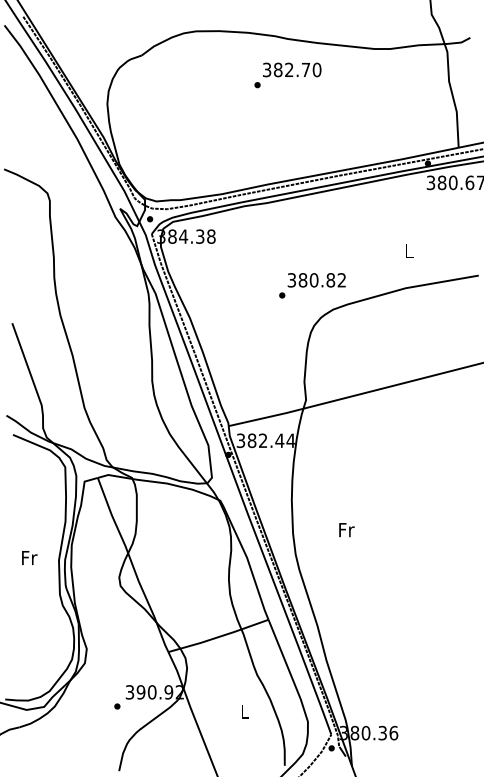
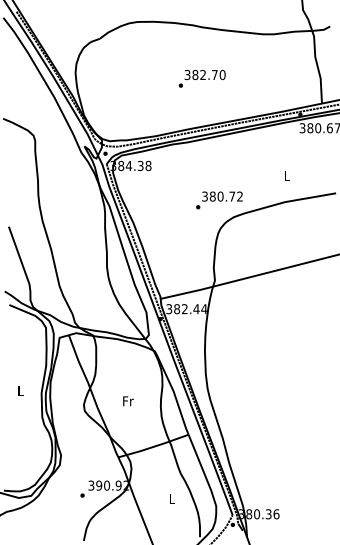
text: (287, 75) -> (201, 78), moved
text: (330, 280) -> (232, 196), 380.82 -> 380.72
text: (346, 530) -> (128, 401), moved
text: (29, 558) -> (20, 391), Fr -> L

